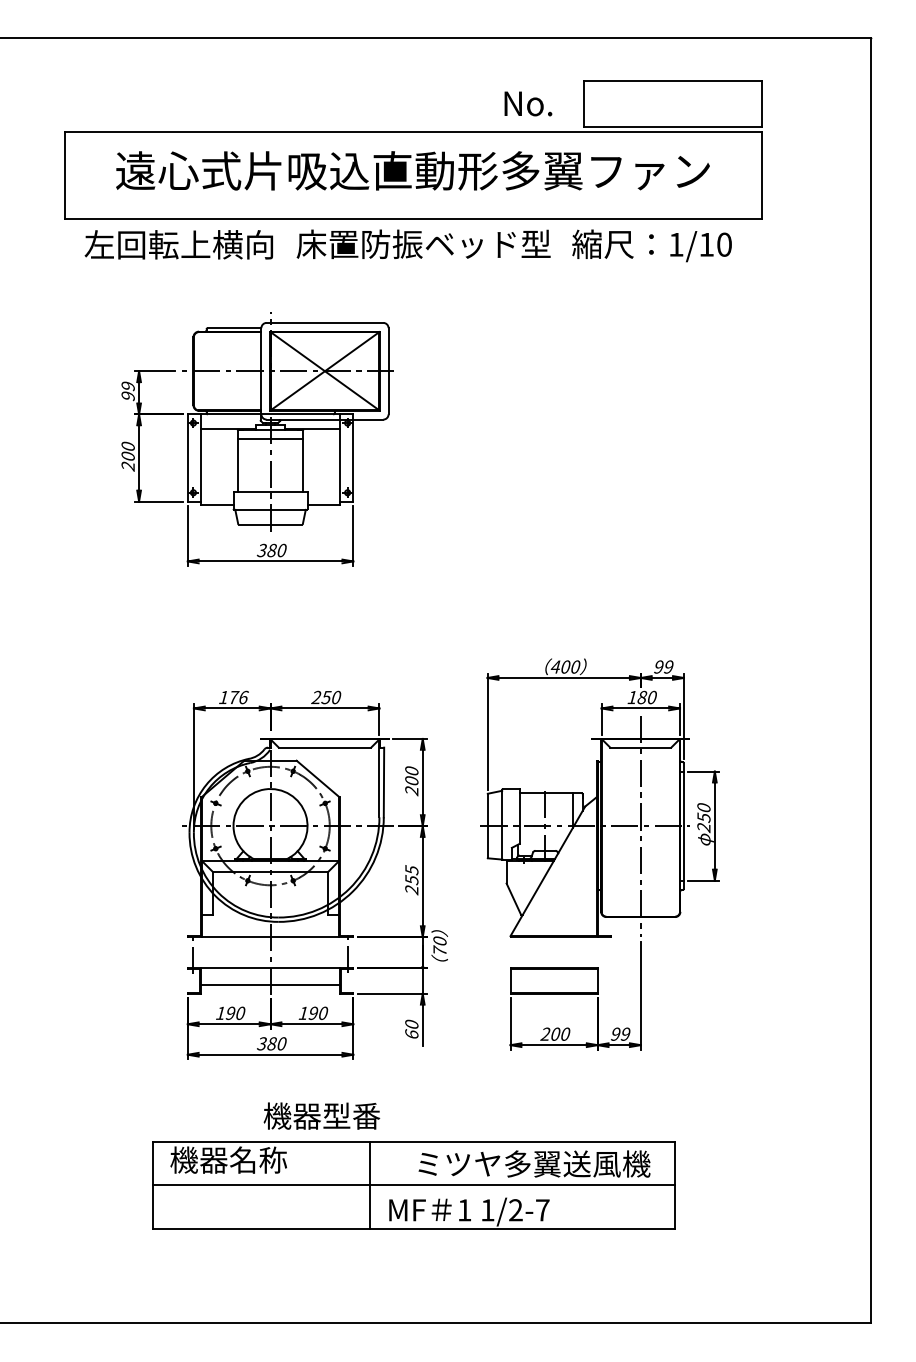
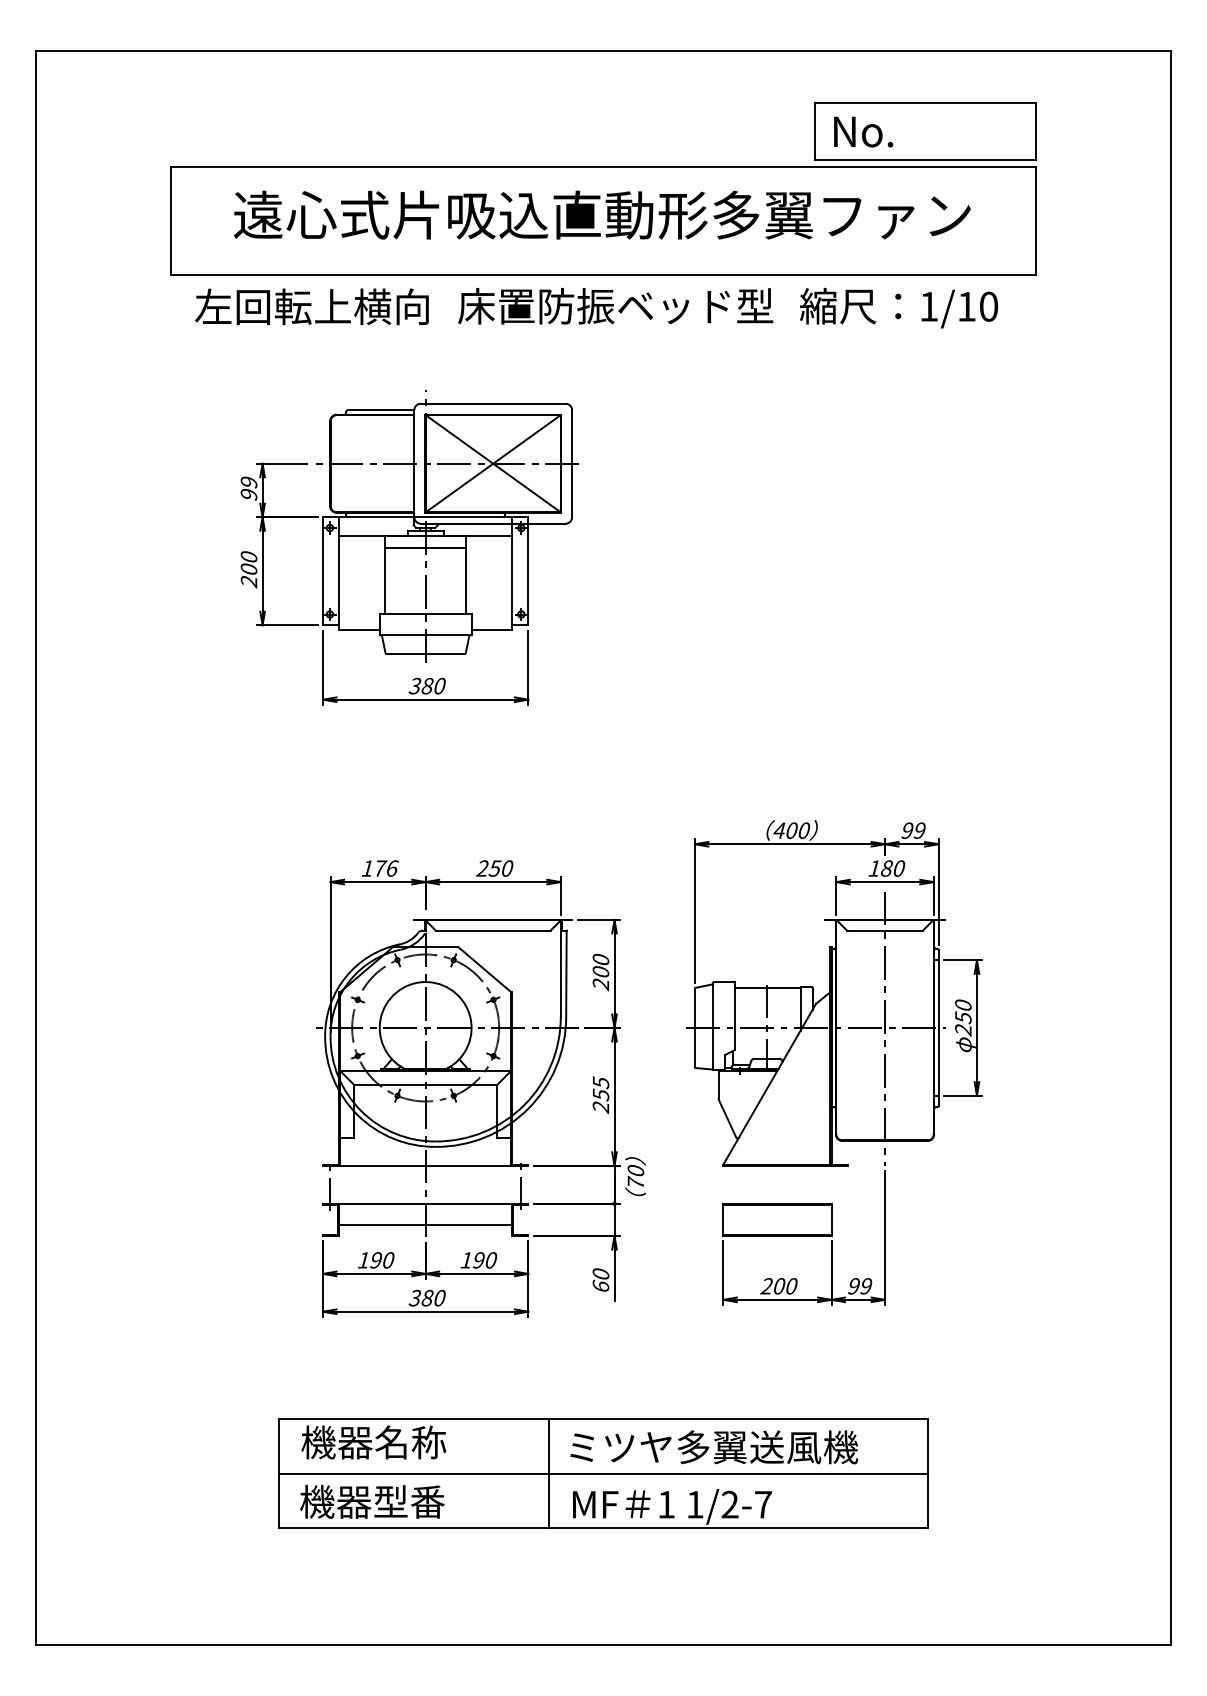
text: (528, 103) -> (863, 131), moved
text: (321, 1115) -> (372, 1501), moved
text: (534, 1164) -> (714, 1447), moved

